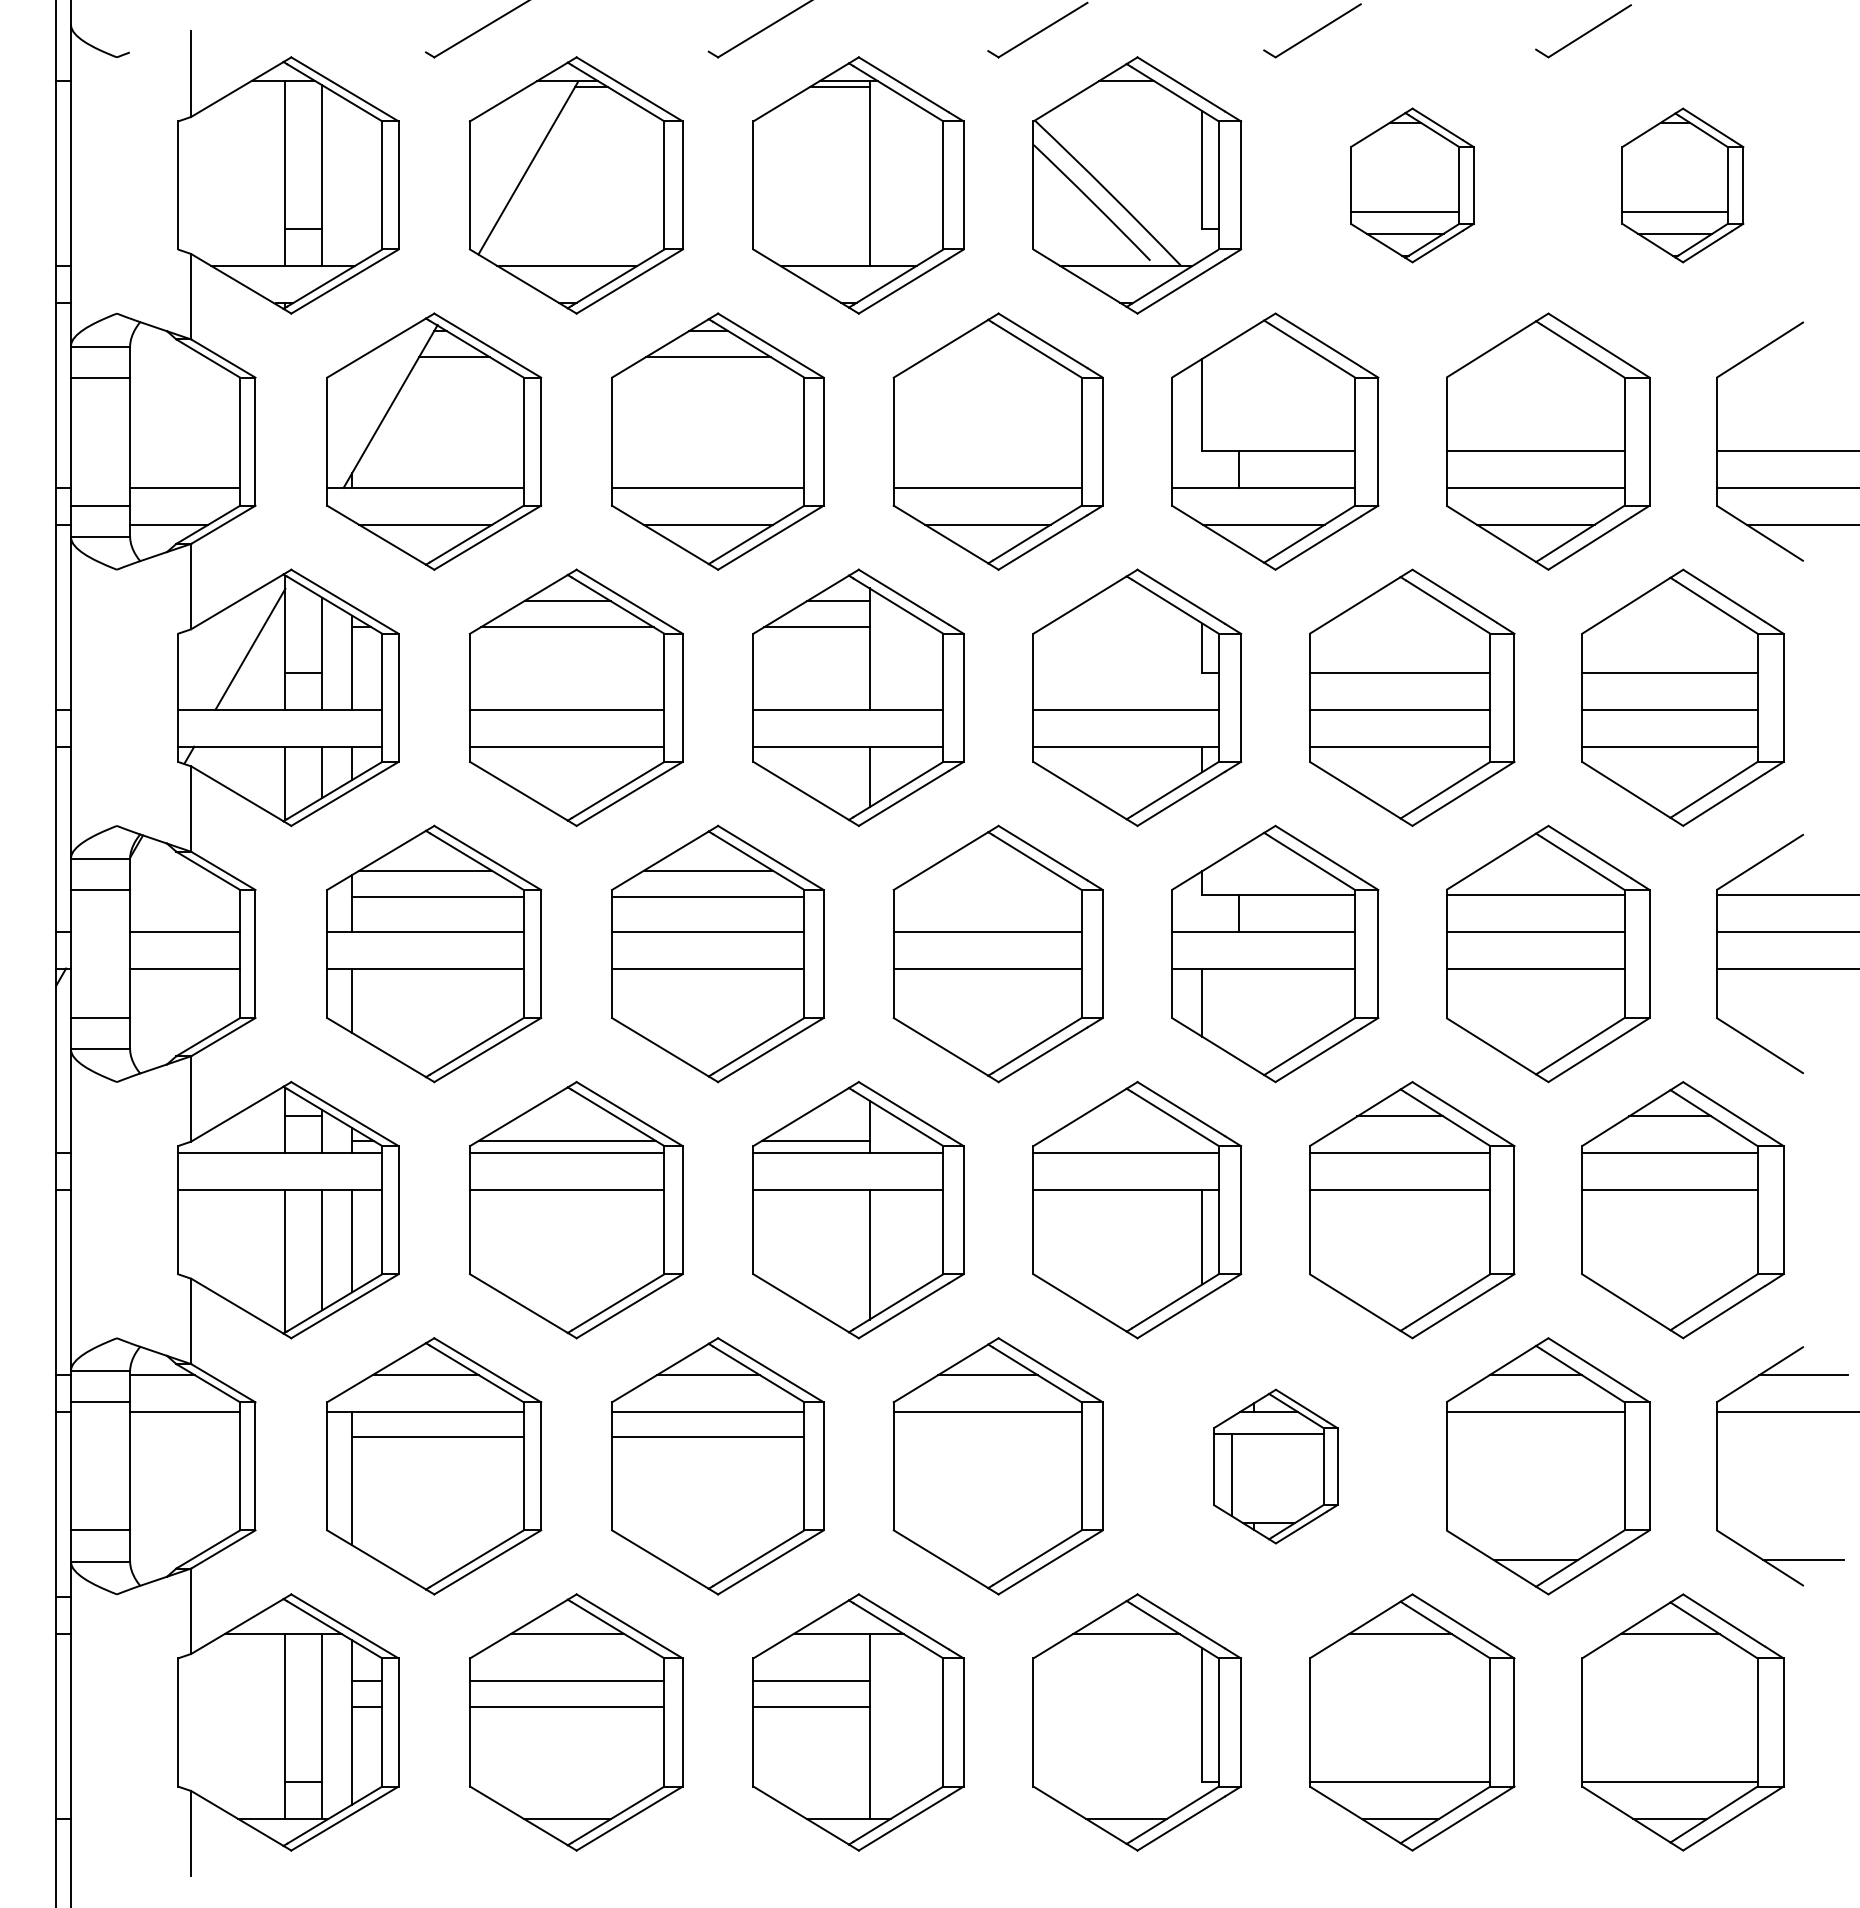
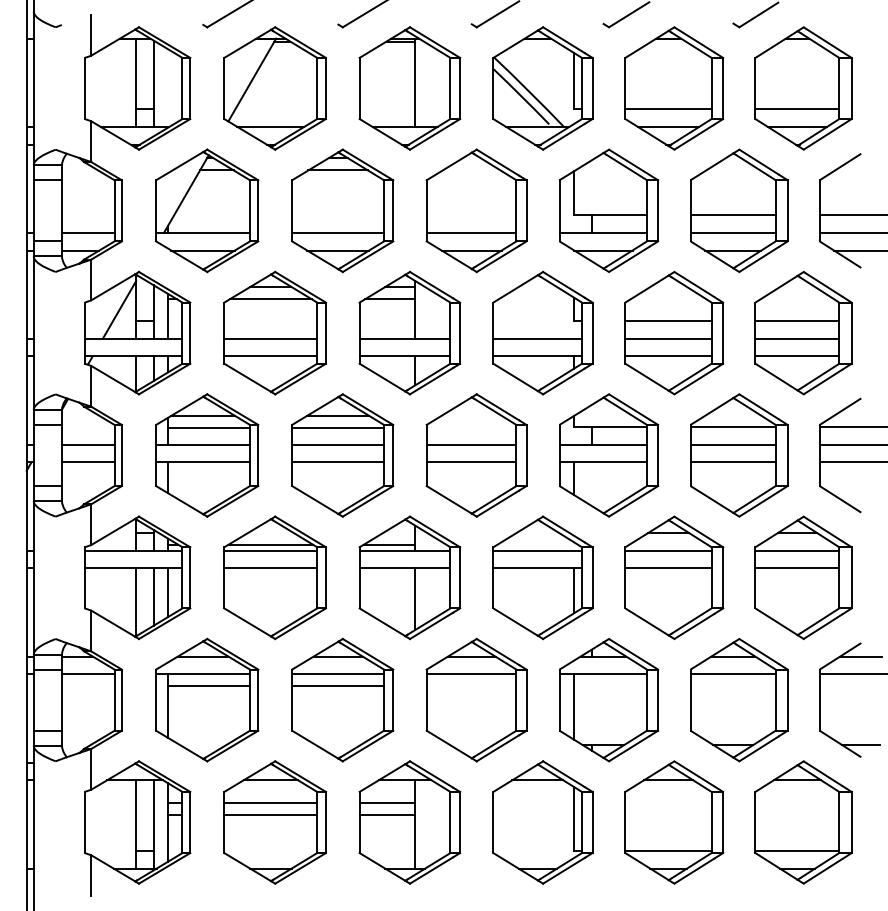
part: (1412, 185) -> (674, 88), size x1.67
part: (1682, 185) -> (803, 88), size x1.67
part: (1276, 1467) -> (609, 700), size x1.67

